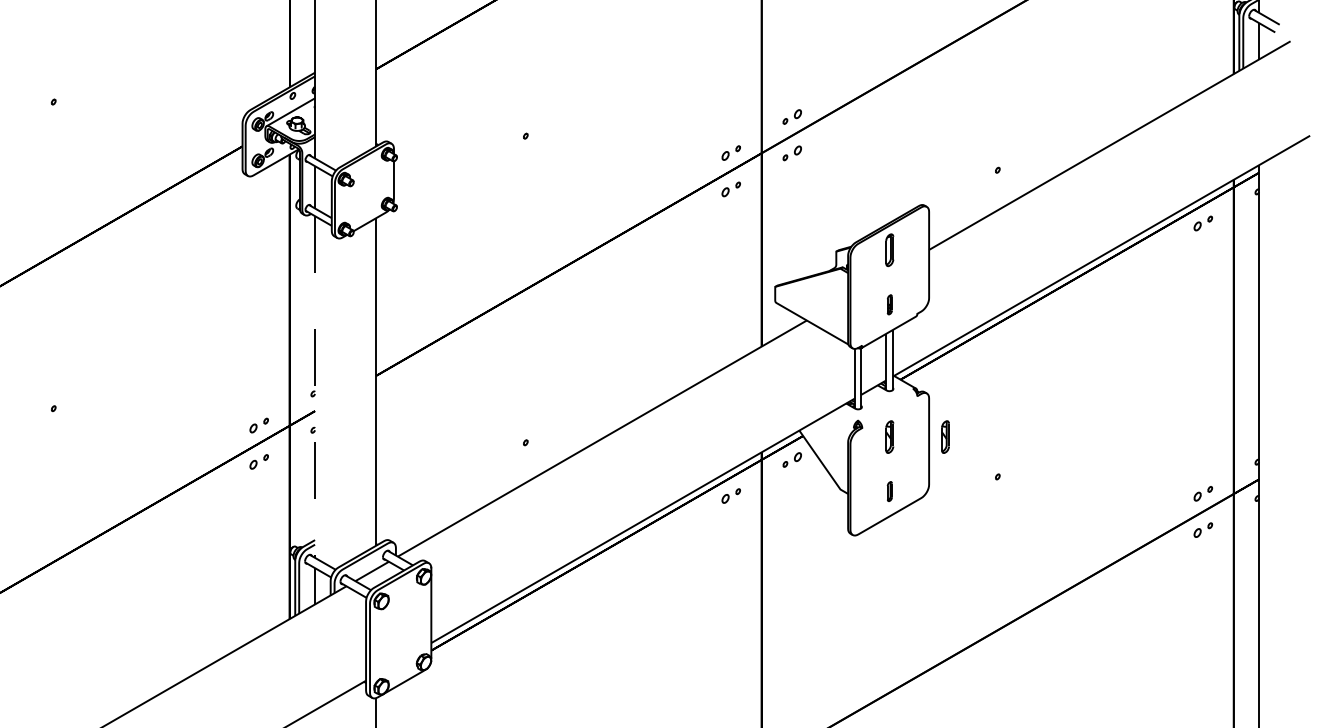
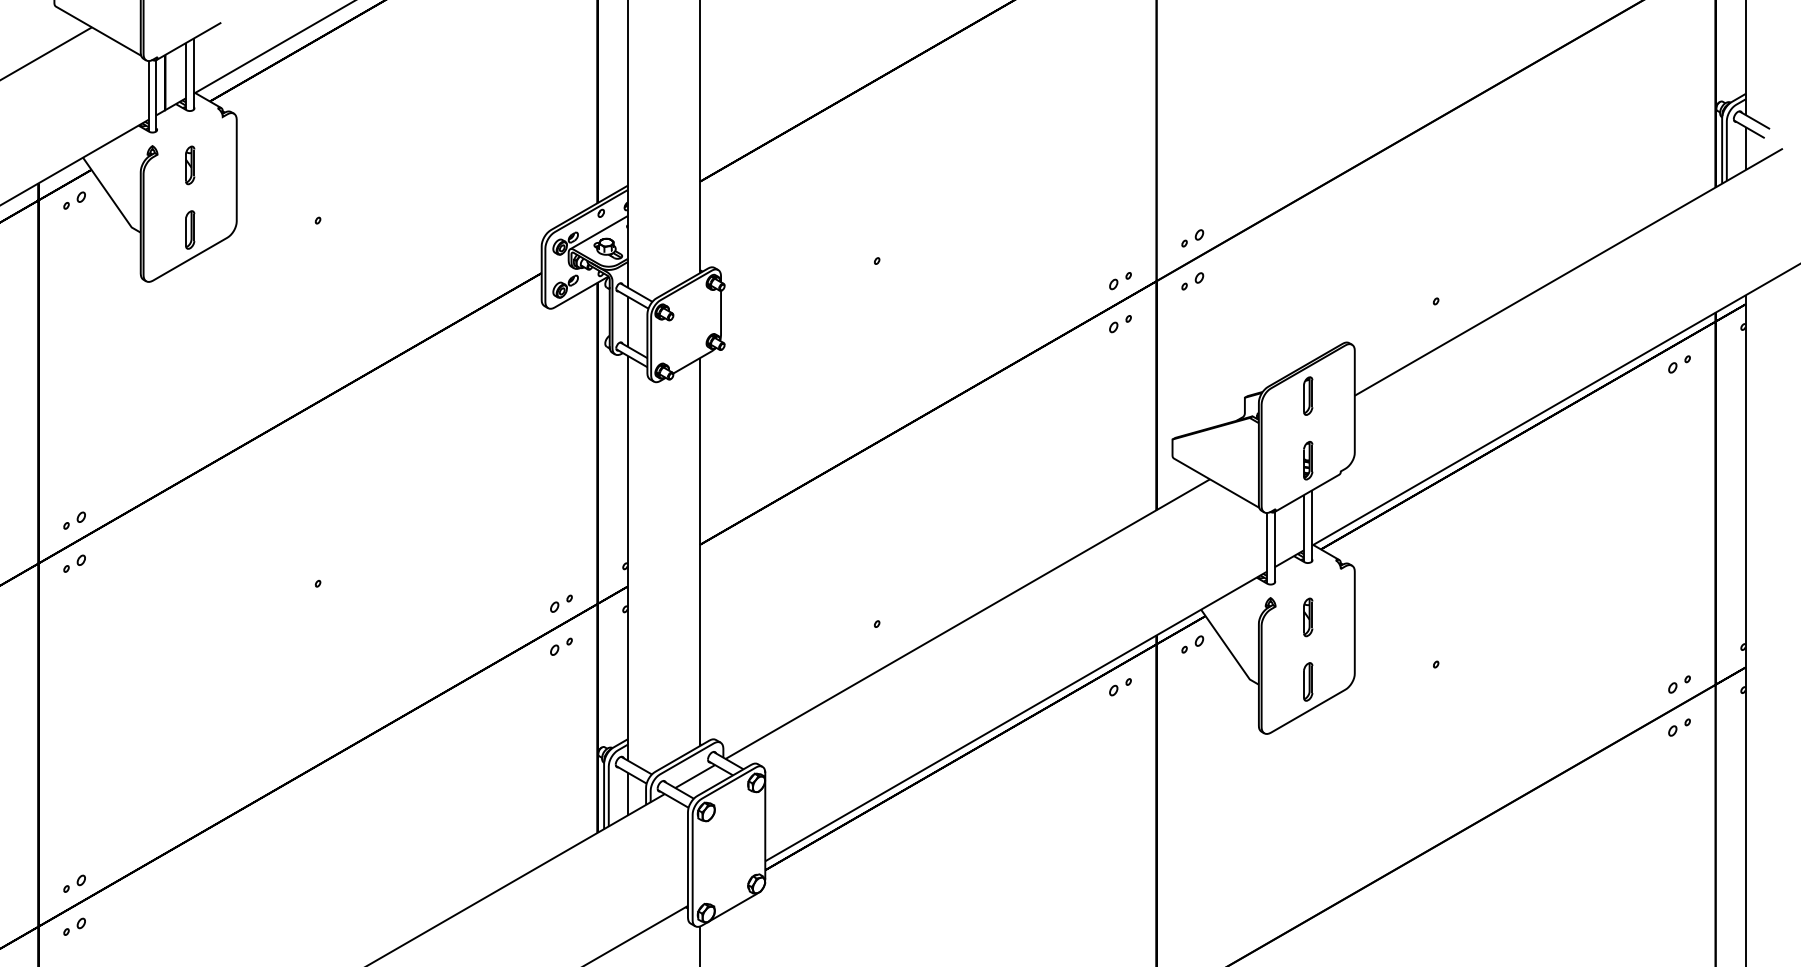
part: (890, 304) -> (1308, 460), size x1.67
line: (315, 387) -> (627, 558), dashed -> solid
part: (945, 437) -> (1374, 617), removed
part: (890, 491) -> (1308, 681), size x1.67

